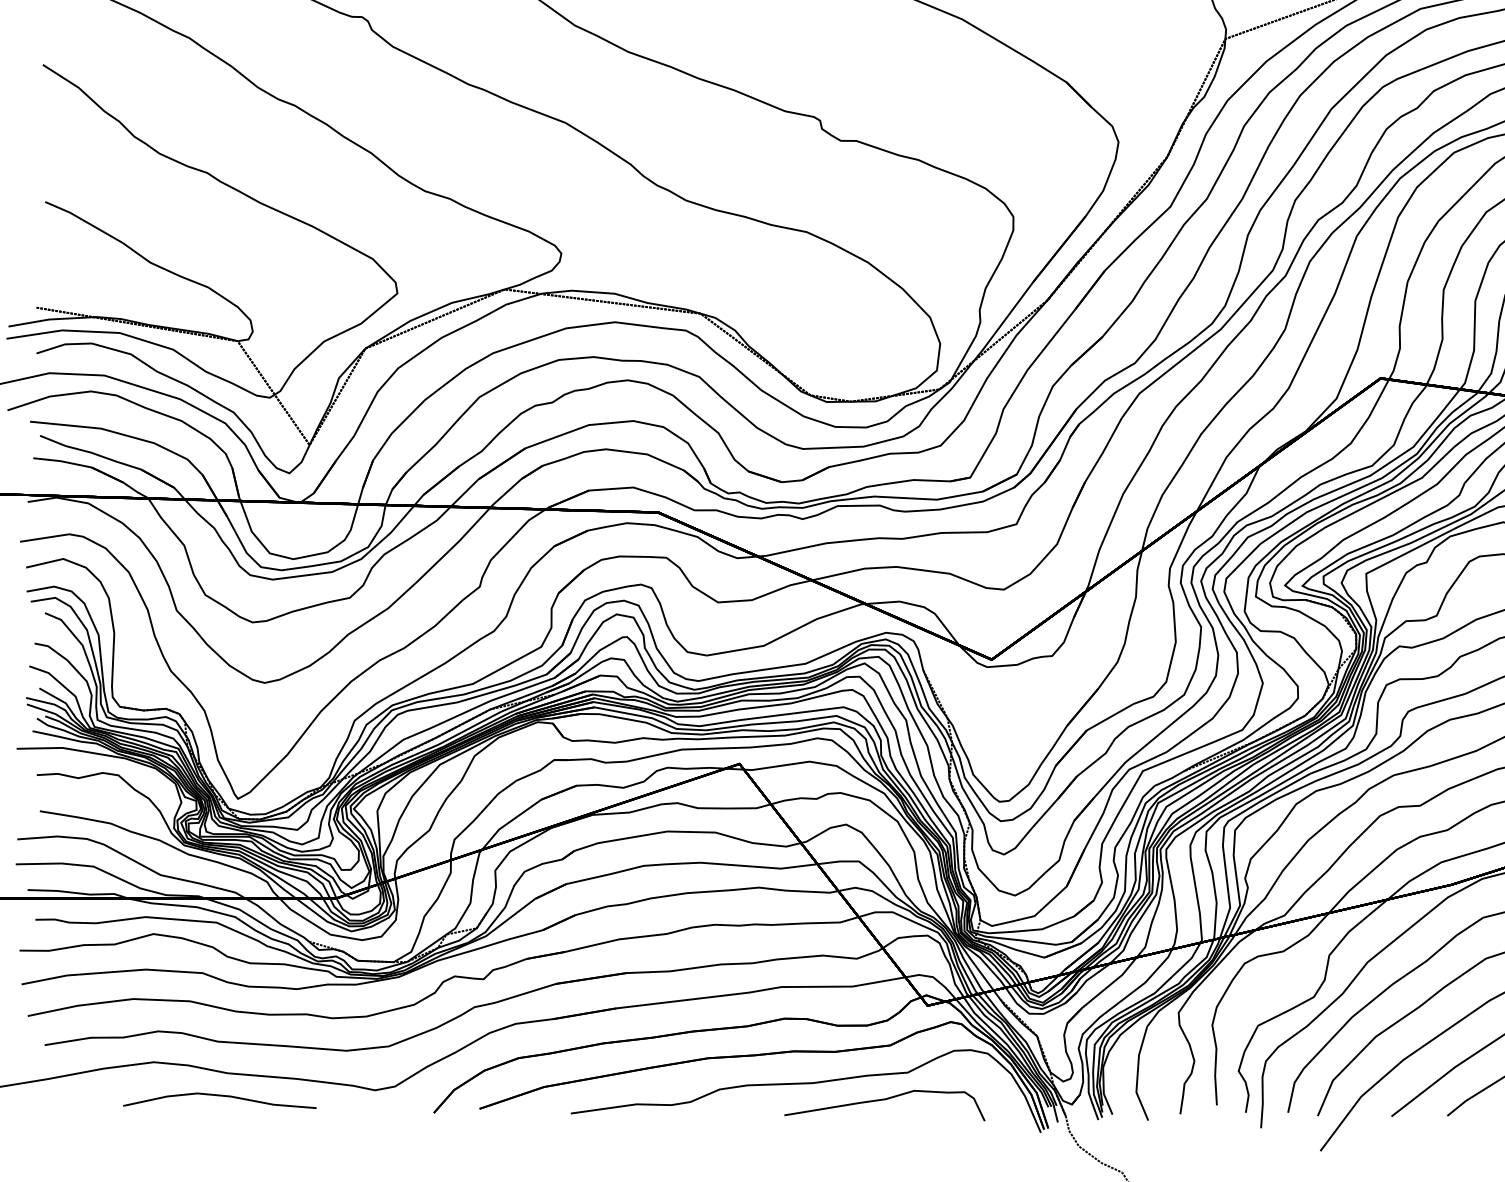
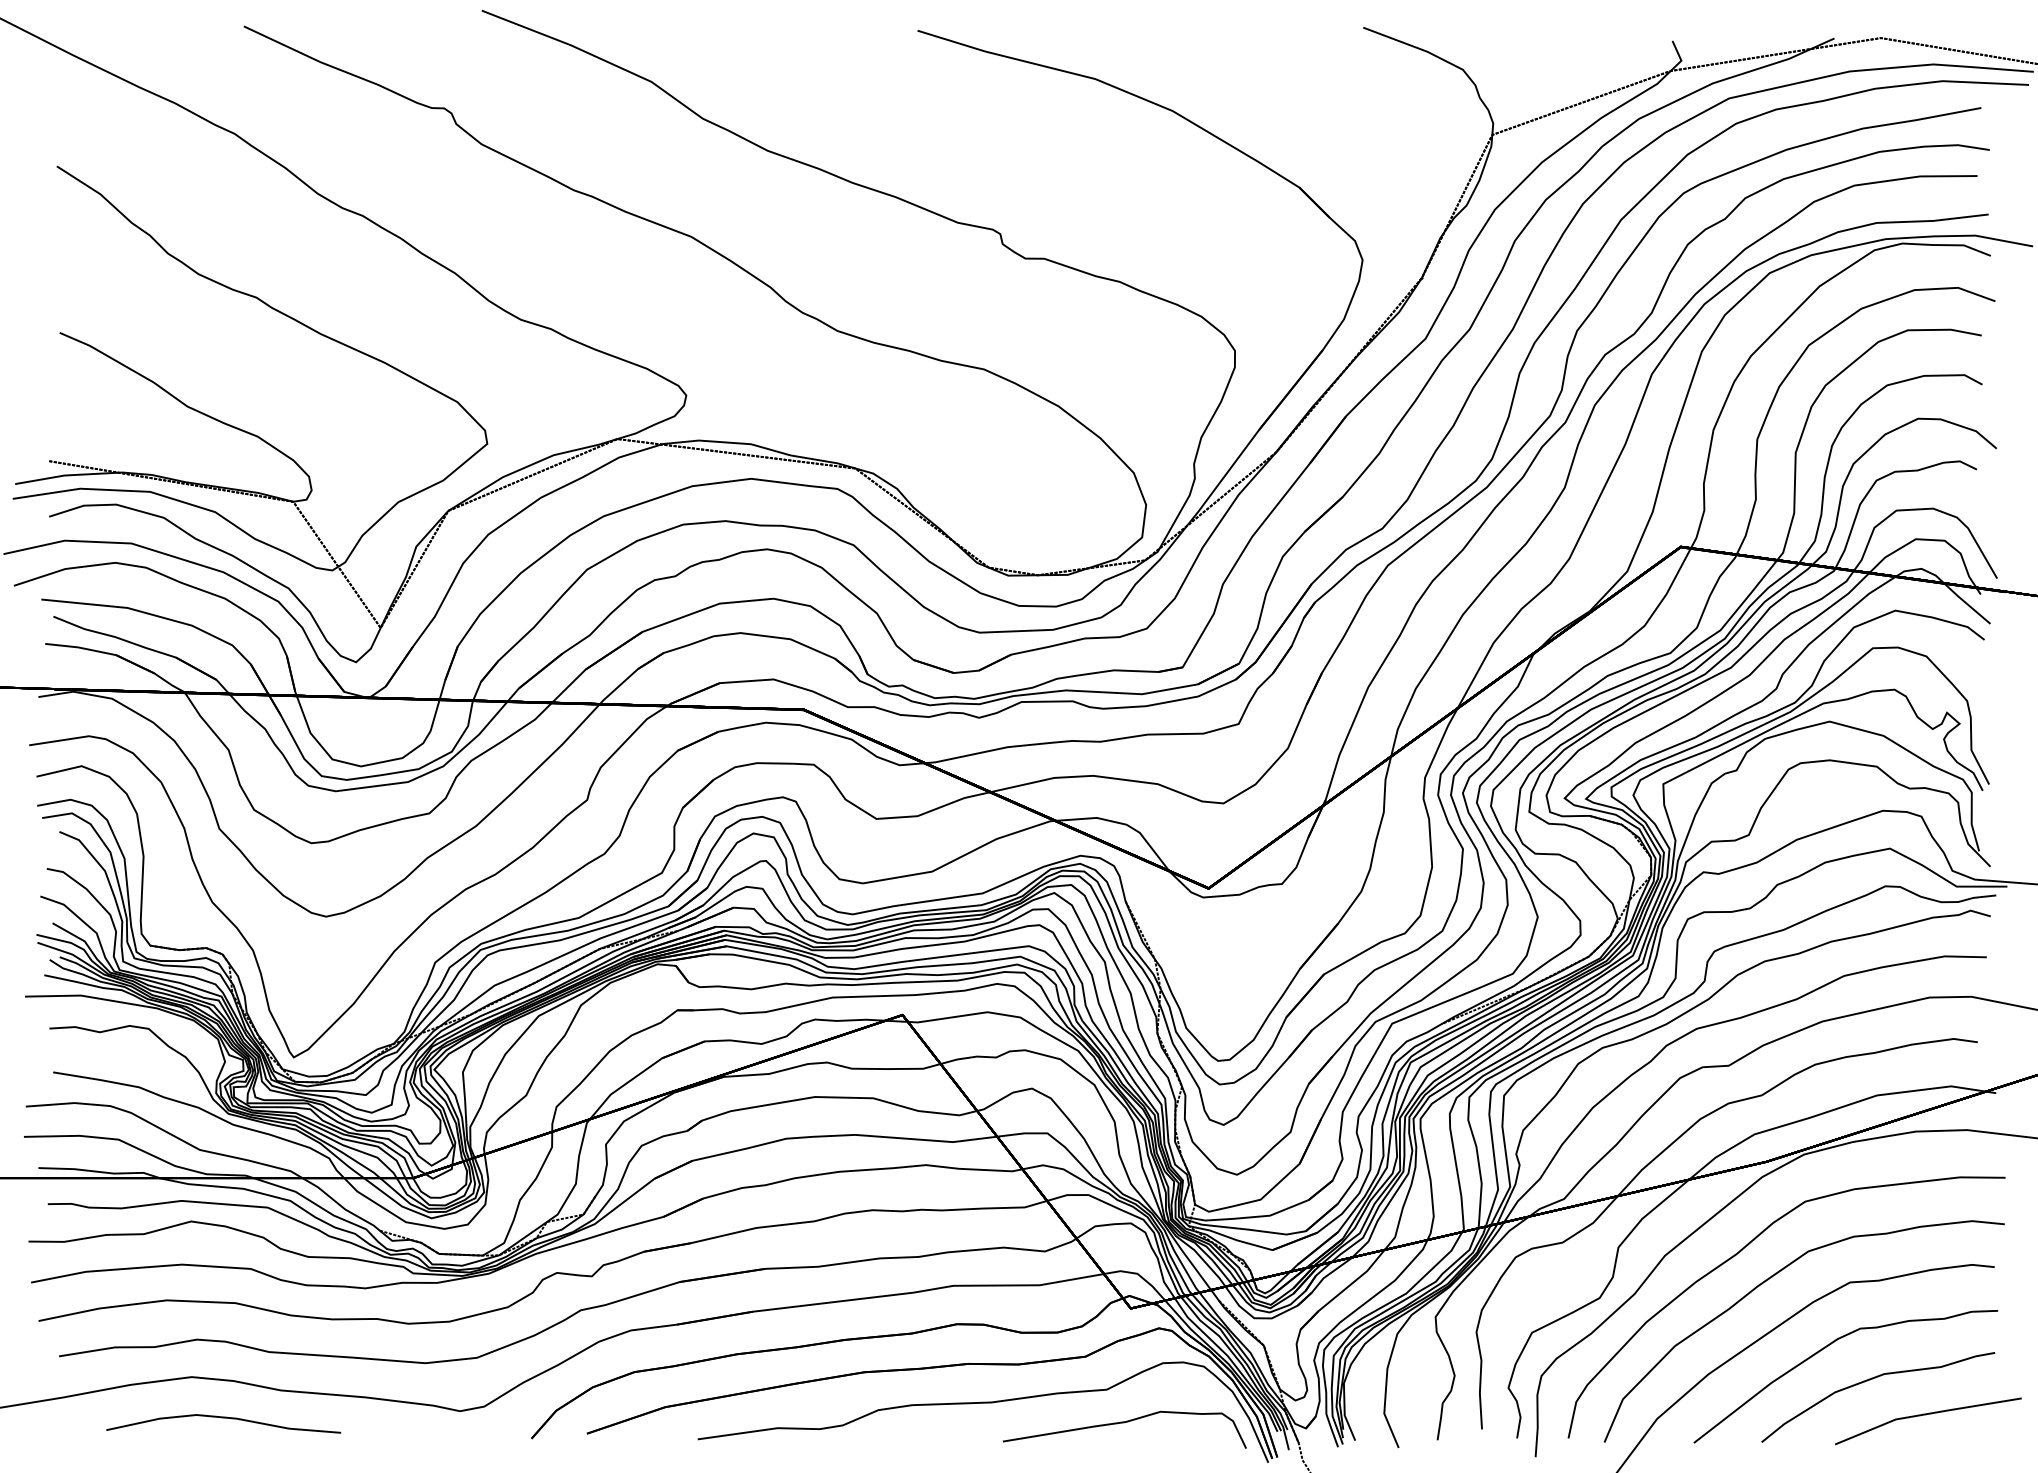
curve: (219, 1096) -> (223, 1418), moved
curve: (884, 1100) -> (1124, 1423), moved

